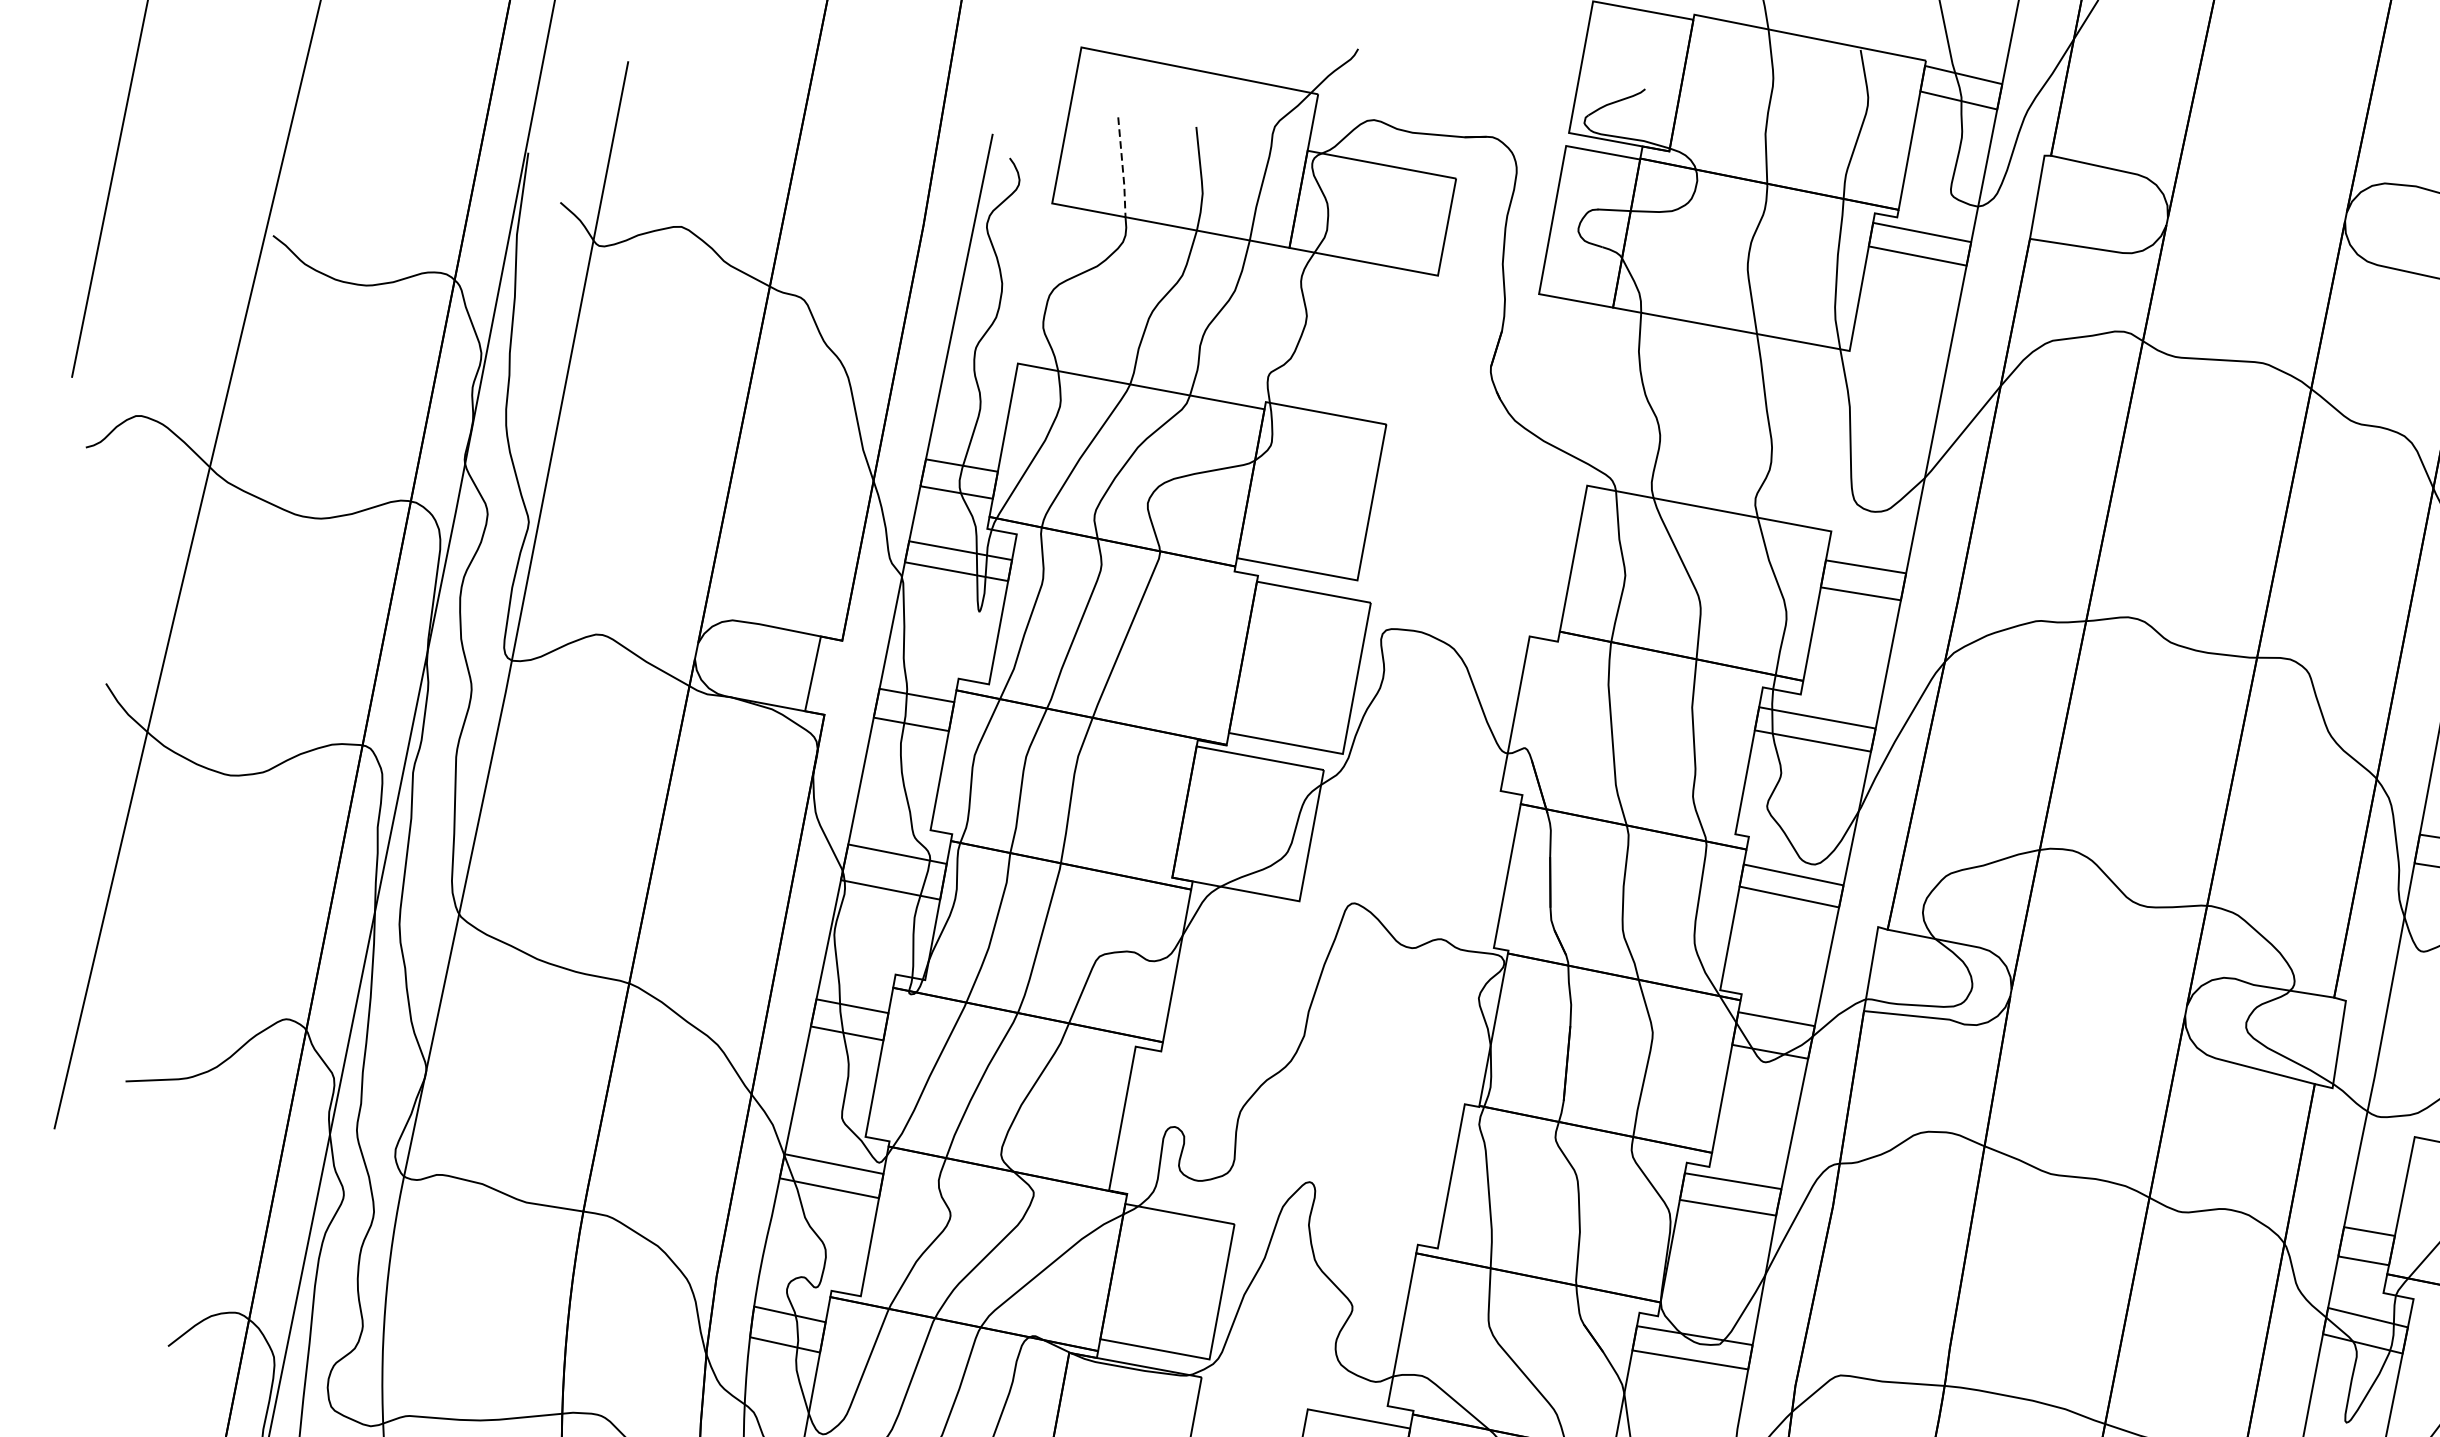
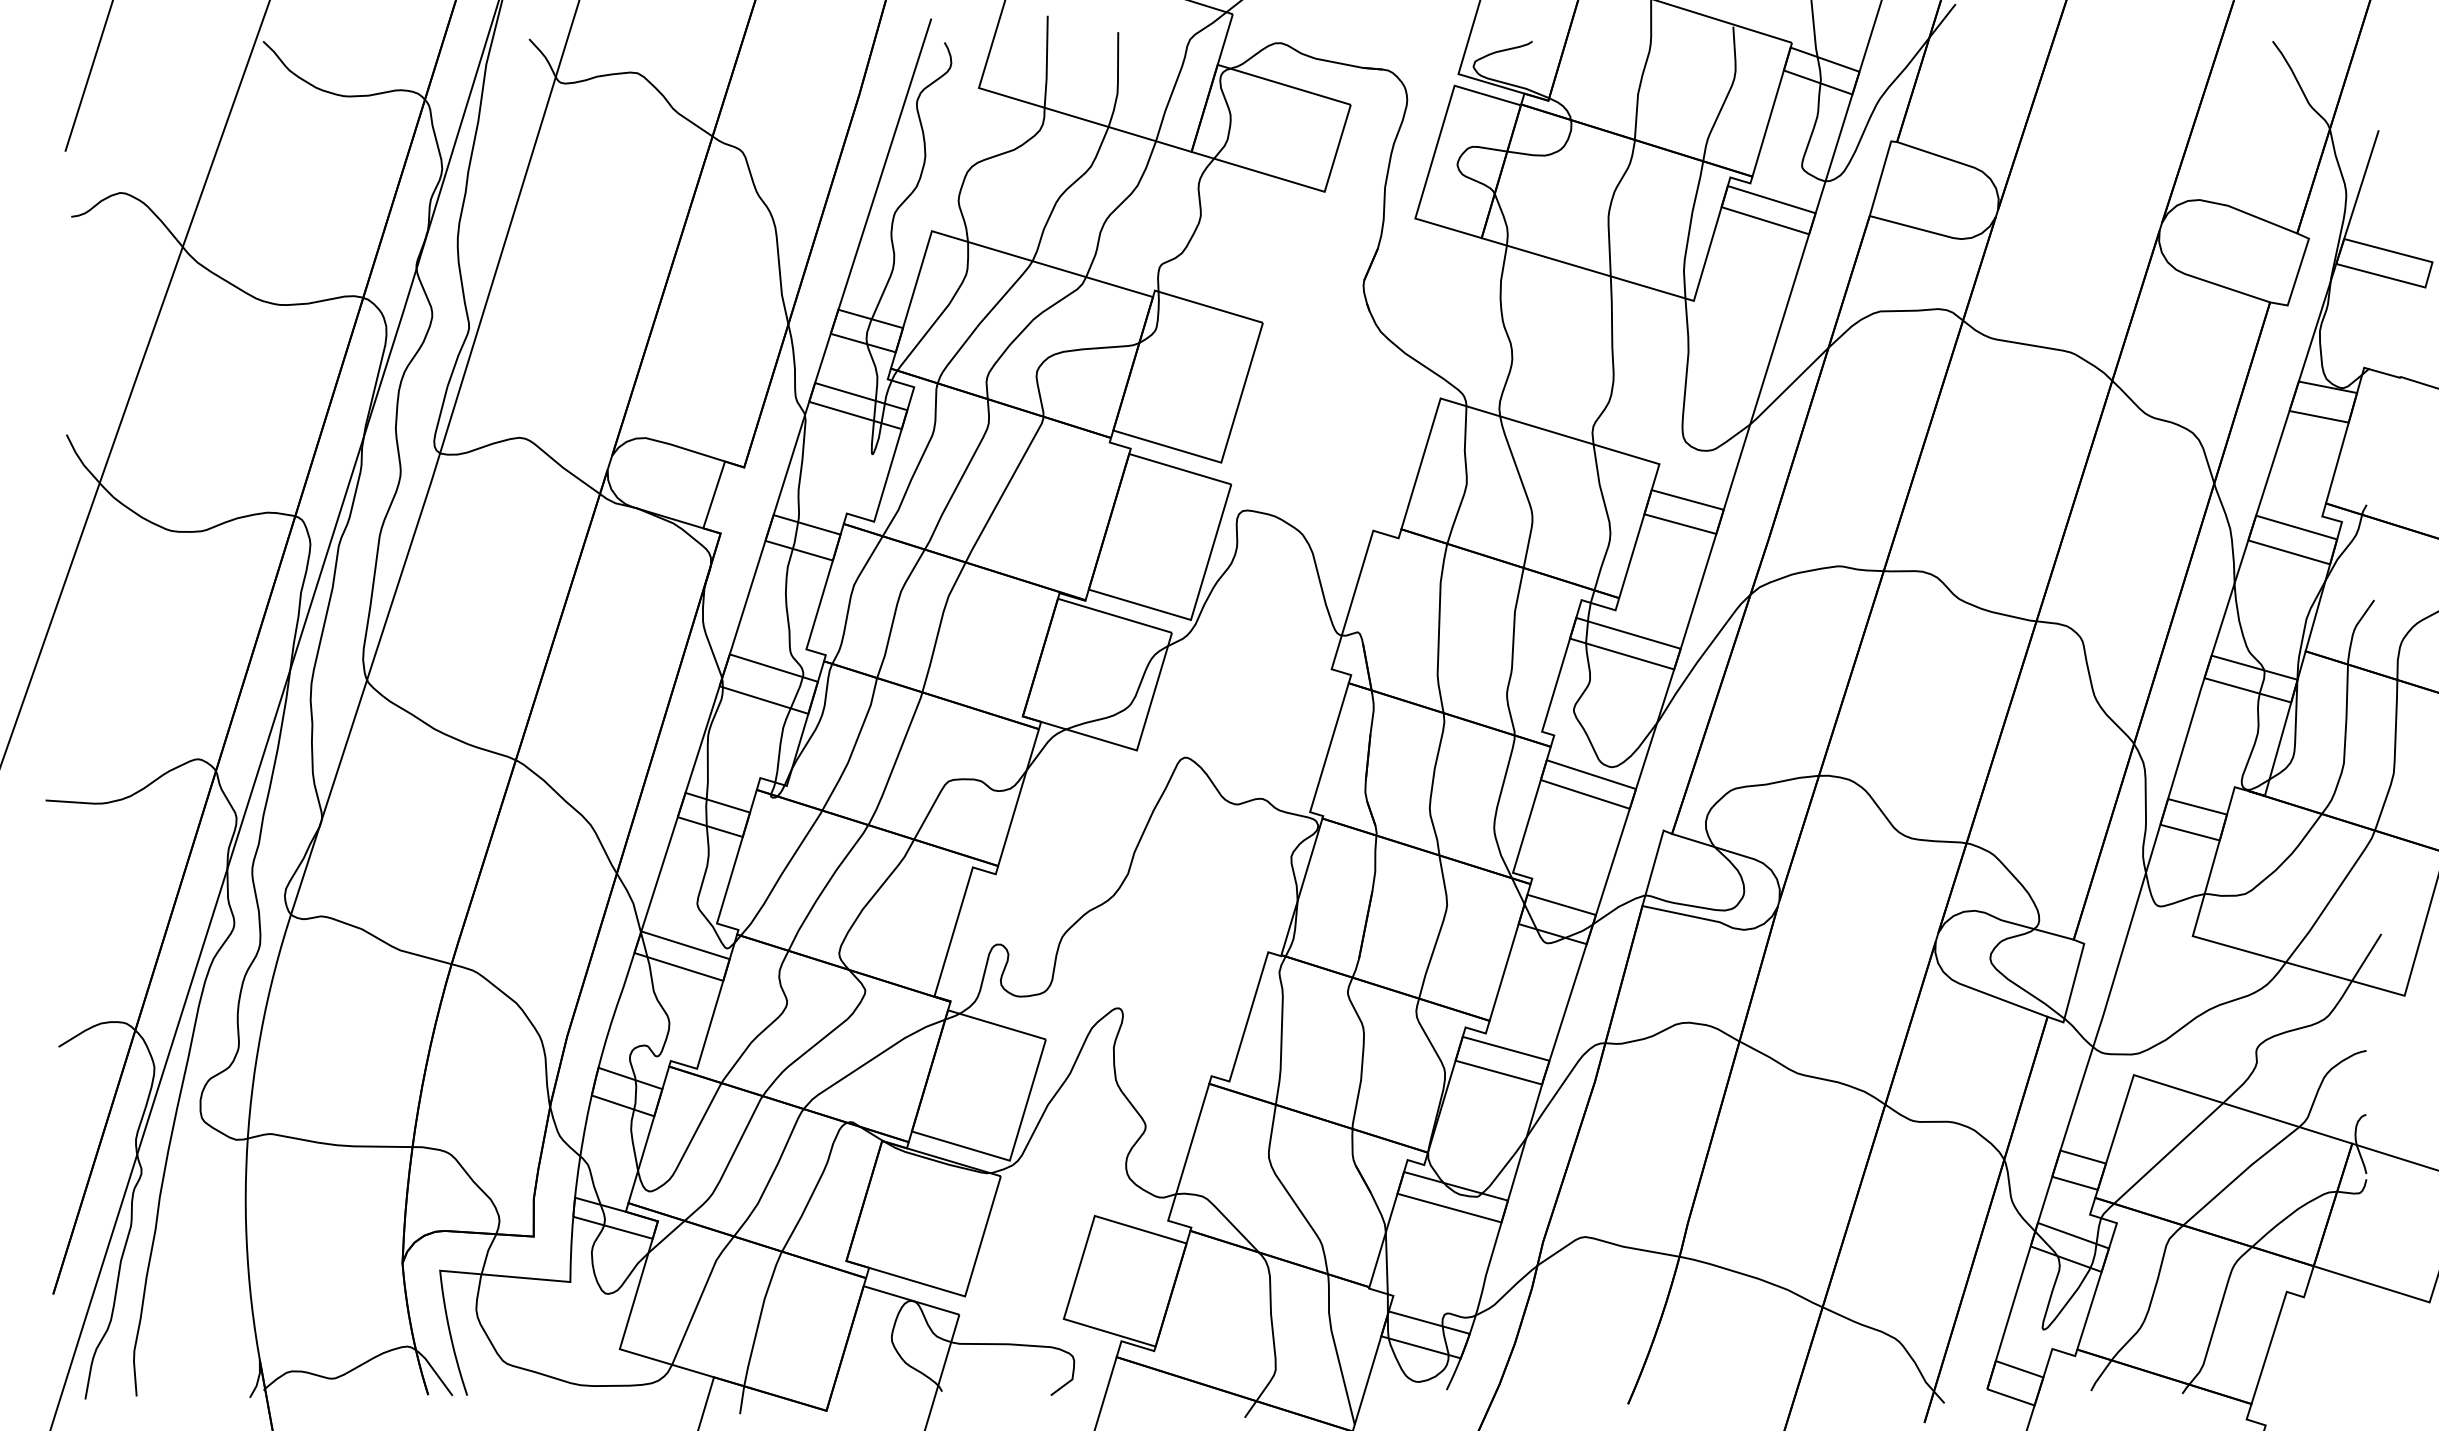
line: (1122, 168) -> (1046, 62), dashed -> solid

